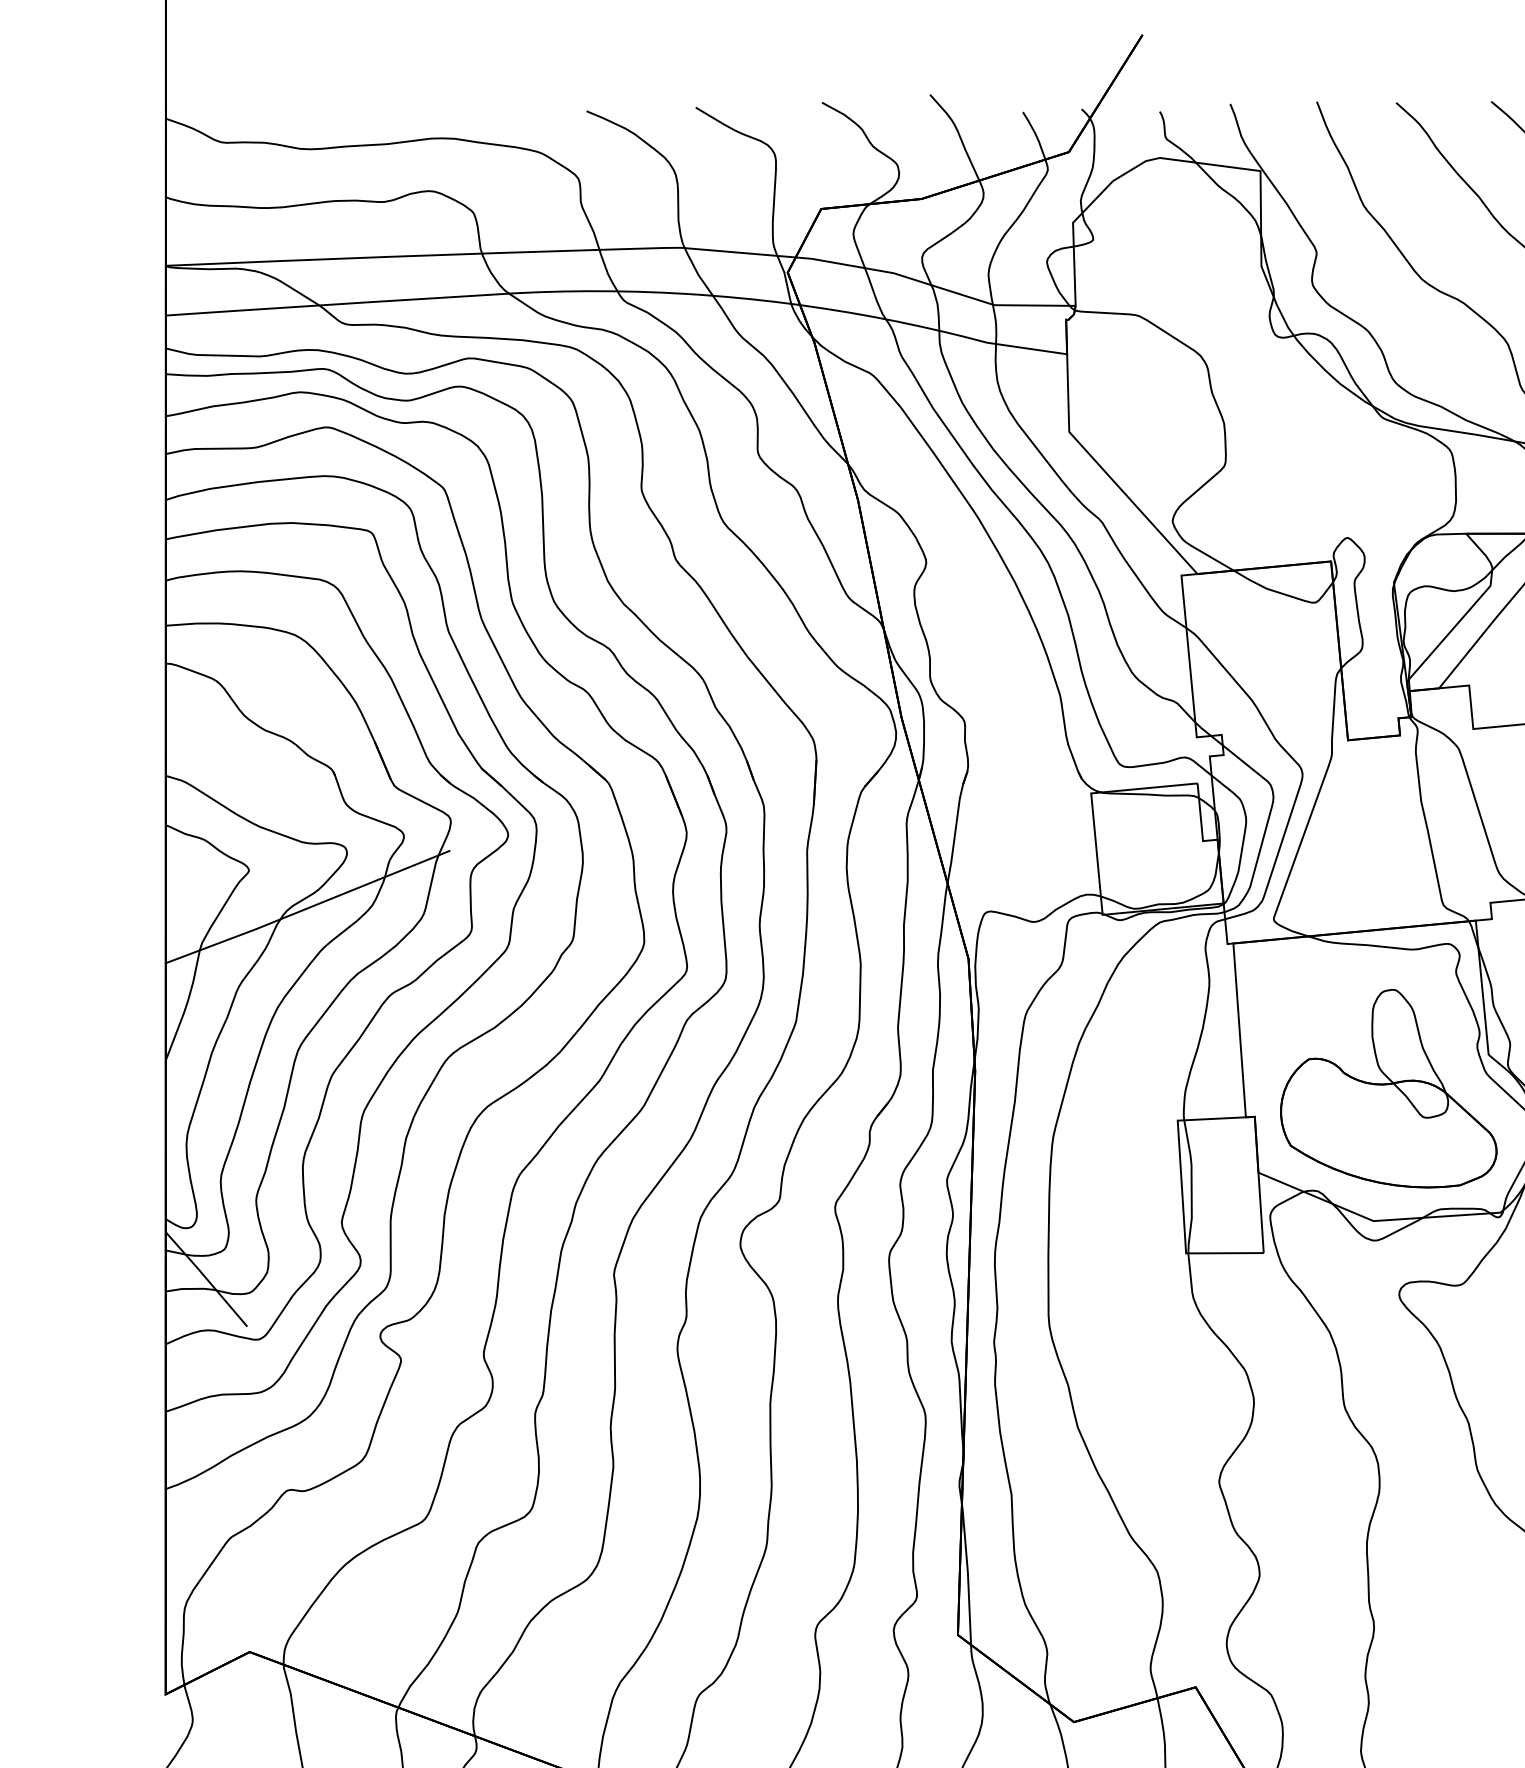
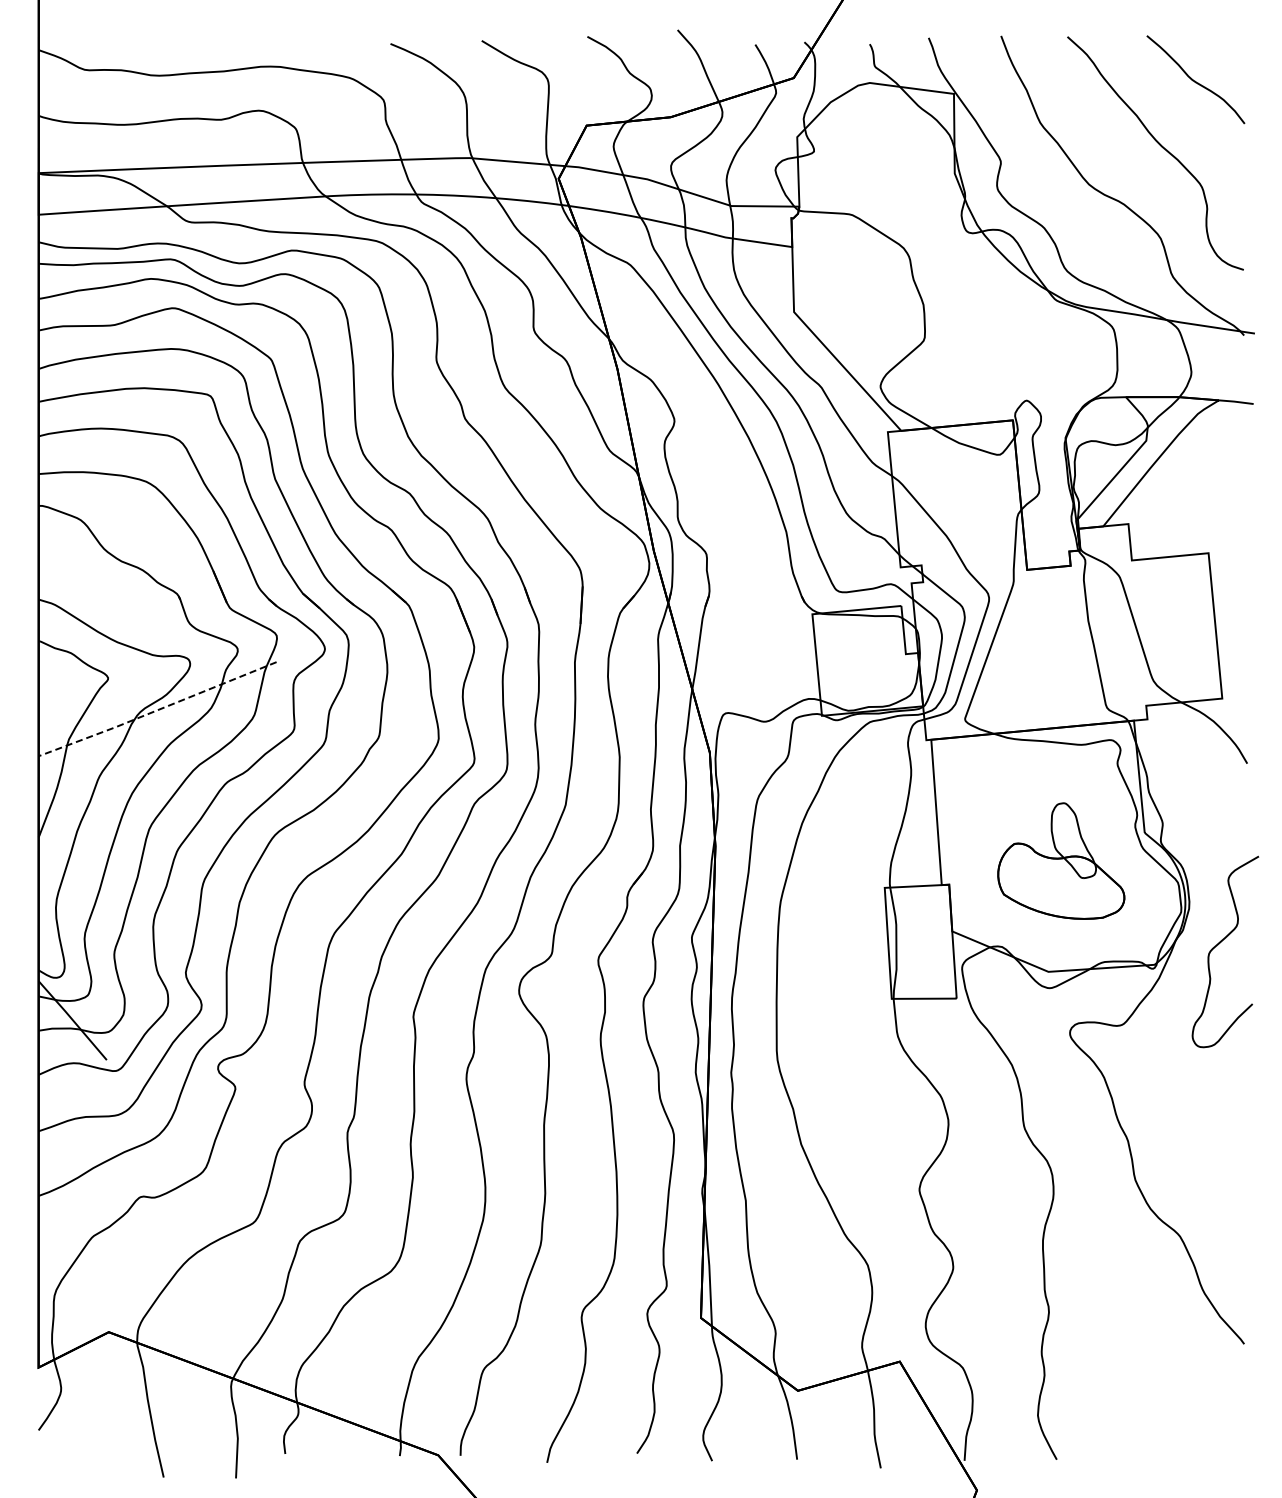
line: (307, 908) -> (157, 710), solid -> dashed
part: (1389, 1087) -> (1061, 860), size x0.7

